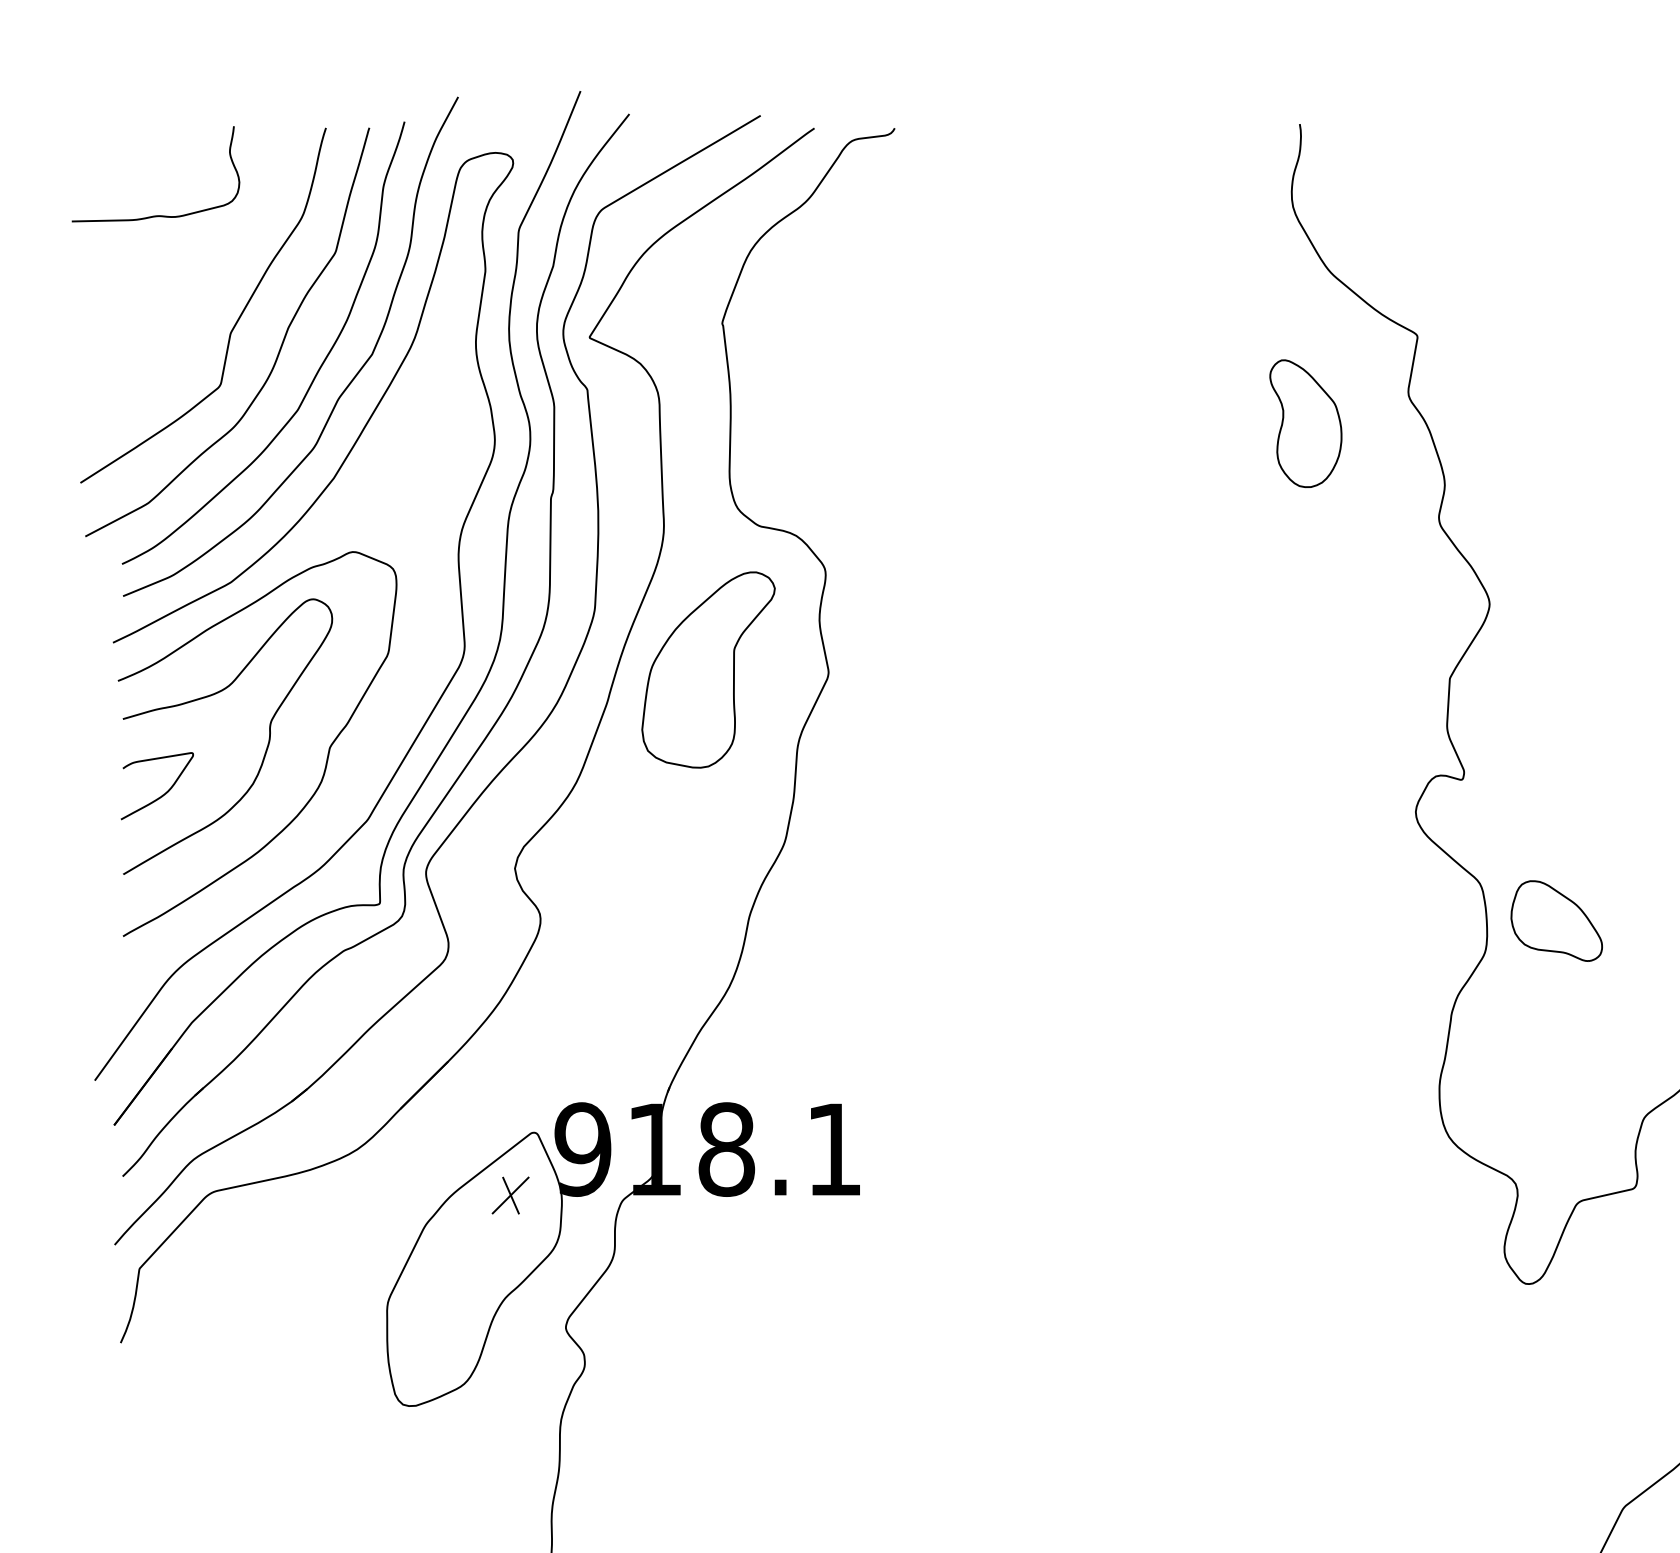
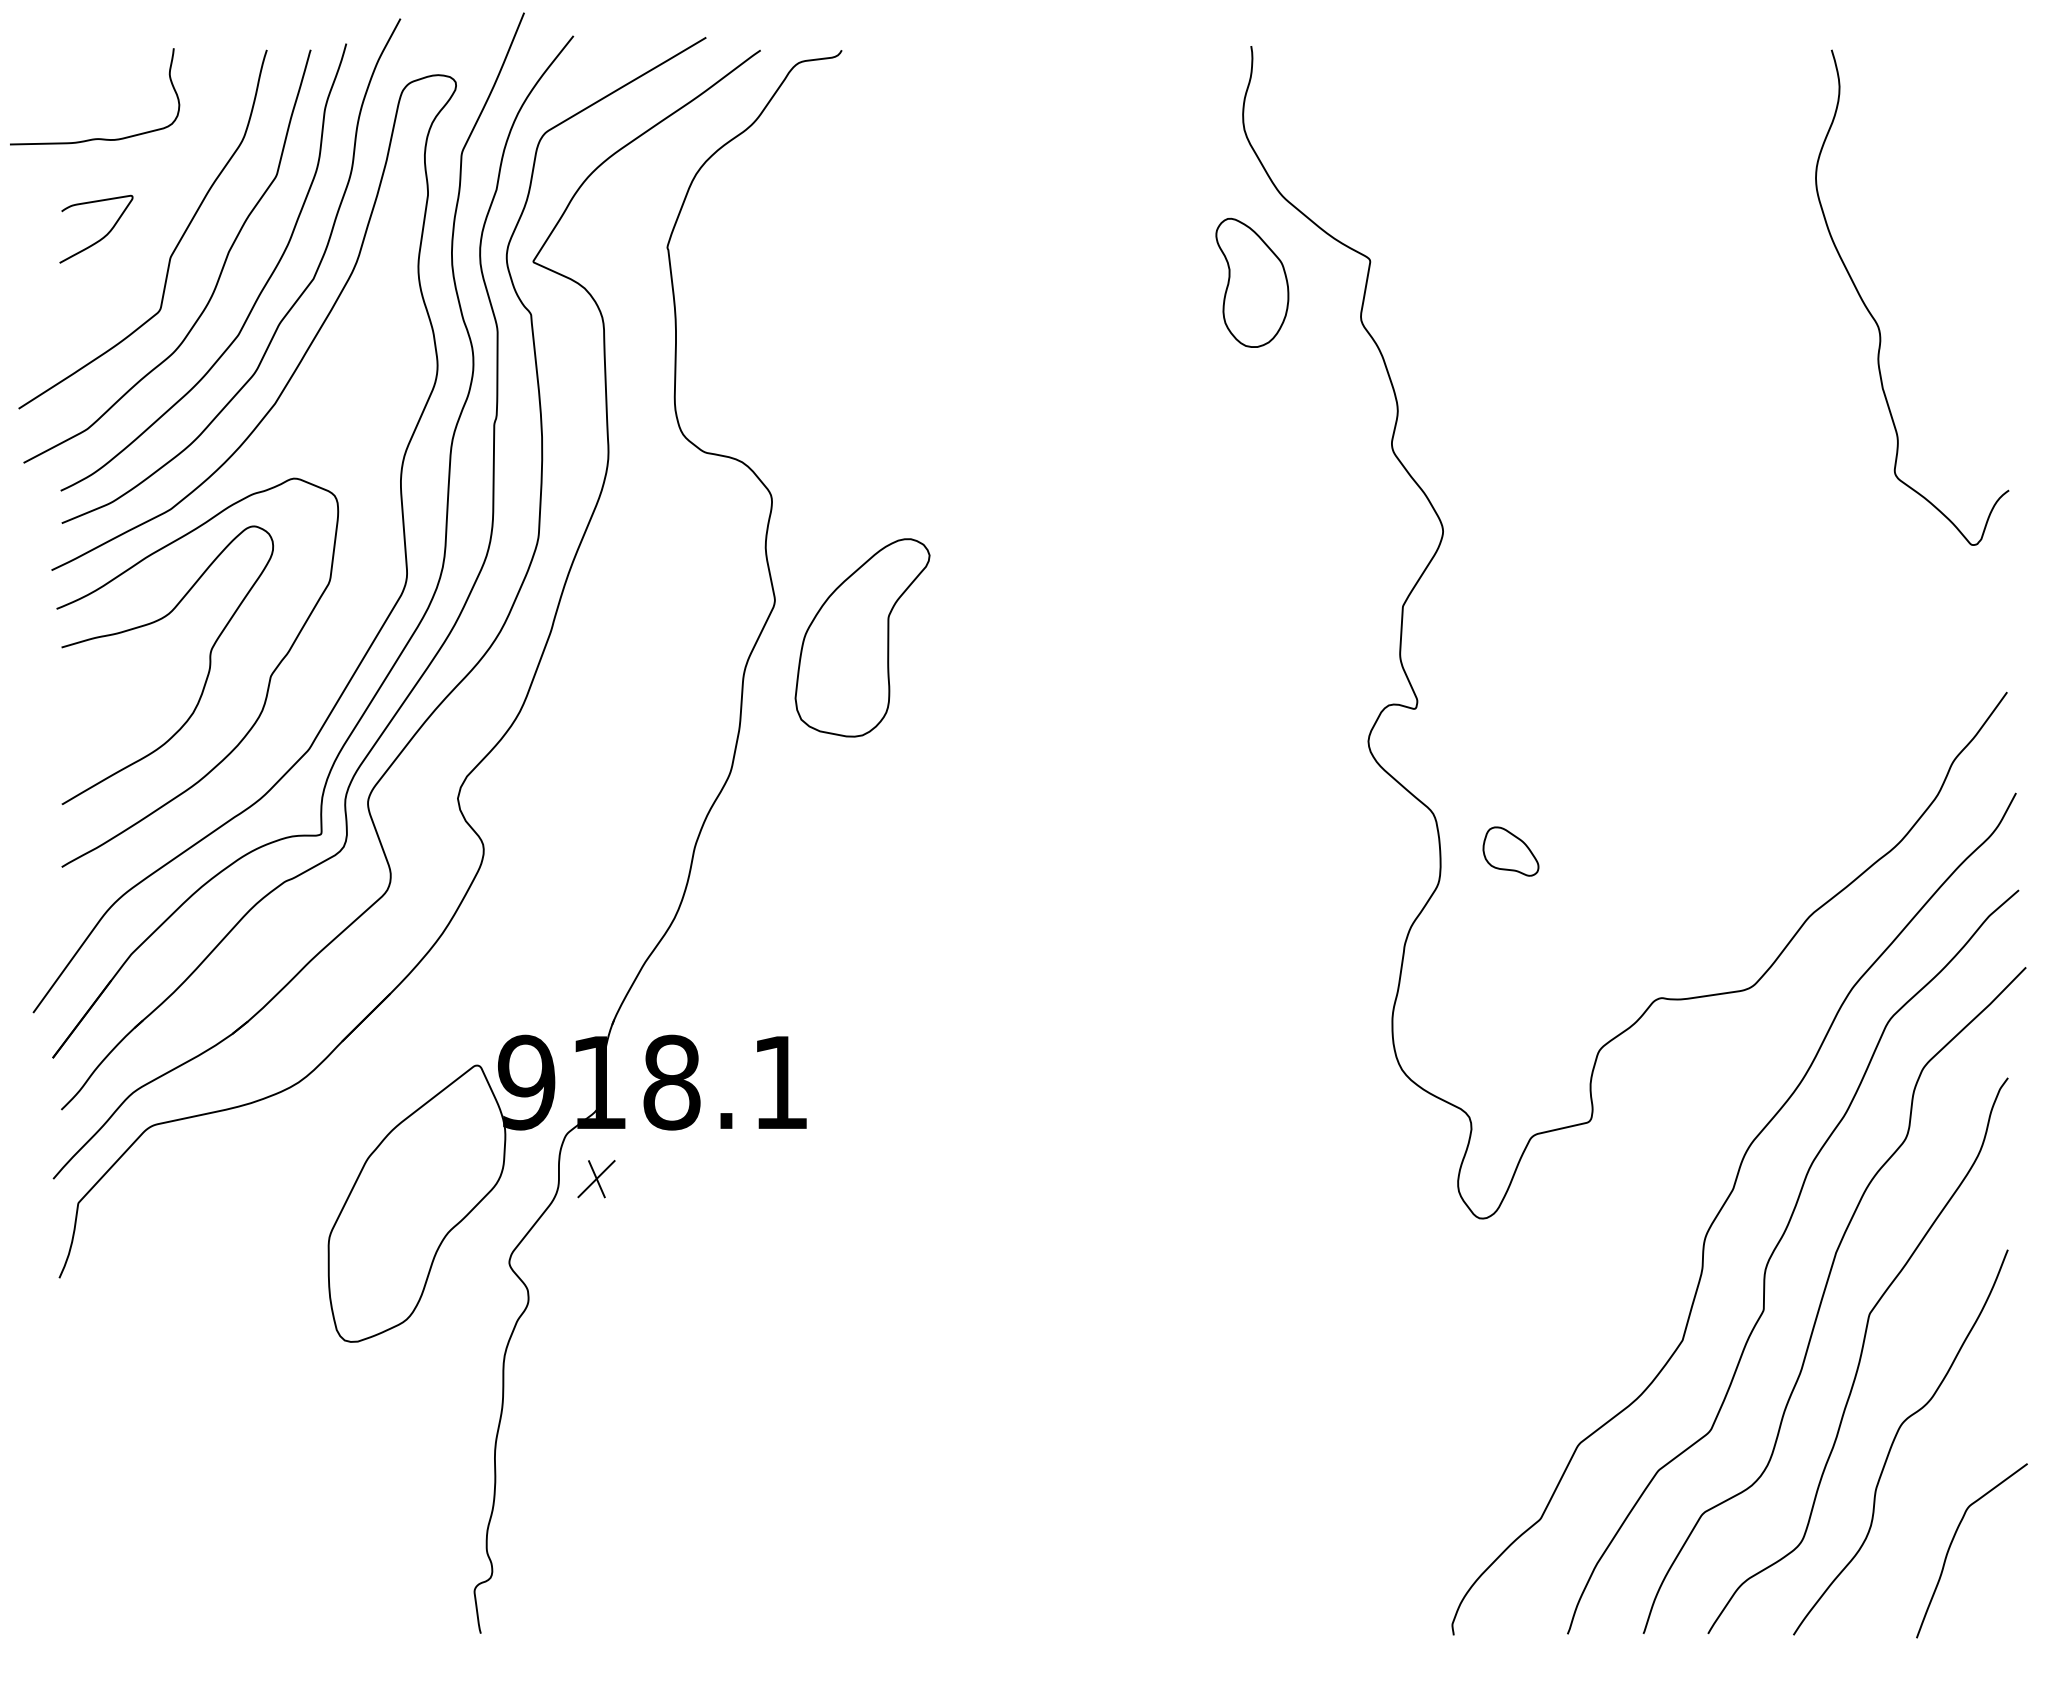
part: (1306, 423) -> (1252, 282), moved
part: (708, 669) -> (862, 637), moved
curve: (165, 792) -> (104, 235), moved
part: (1556, 920) -> (1510, 851), size x0.6
part: (510, 1195) -> (596, 1179), moved

